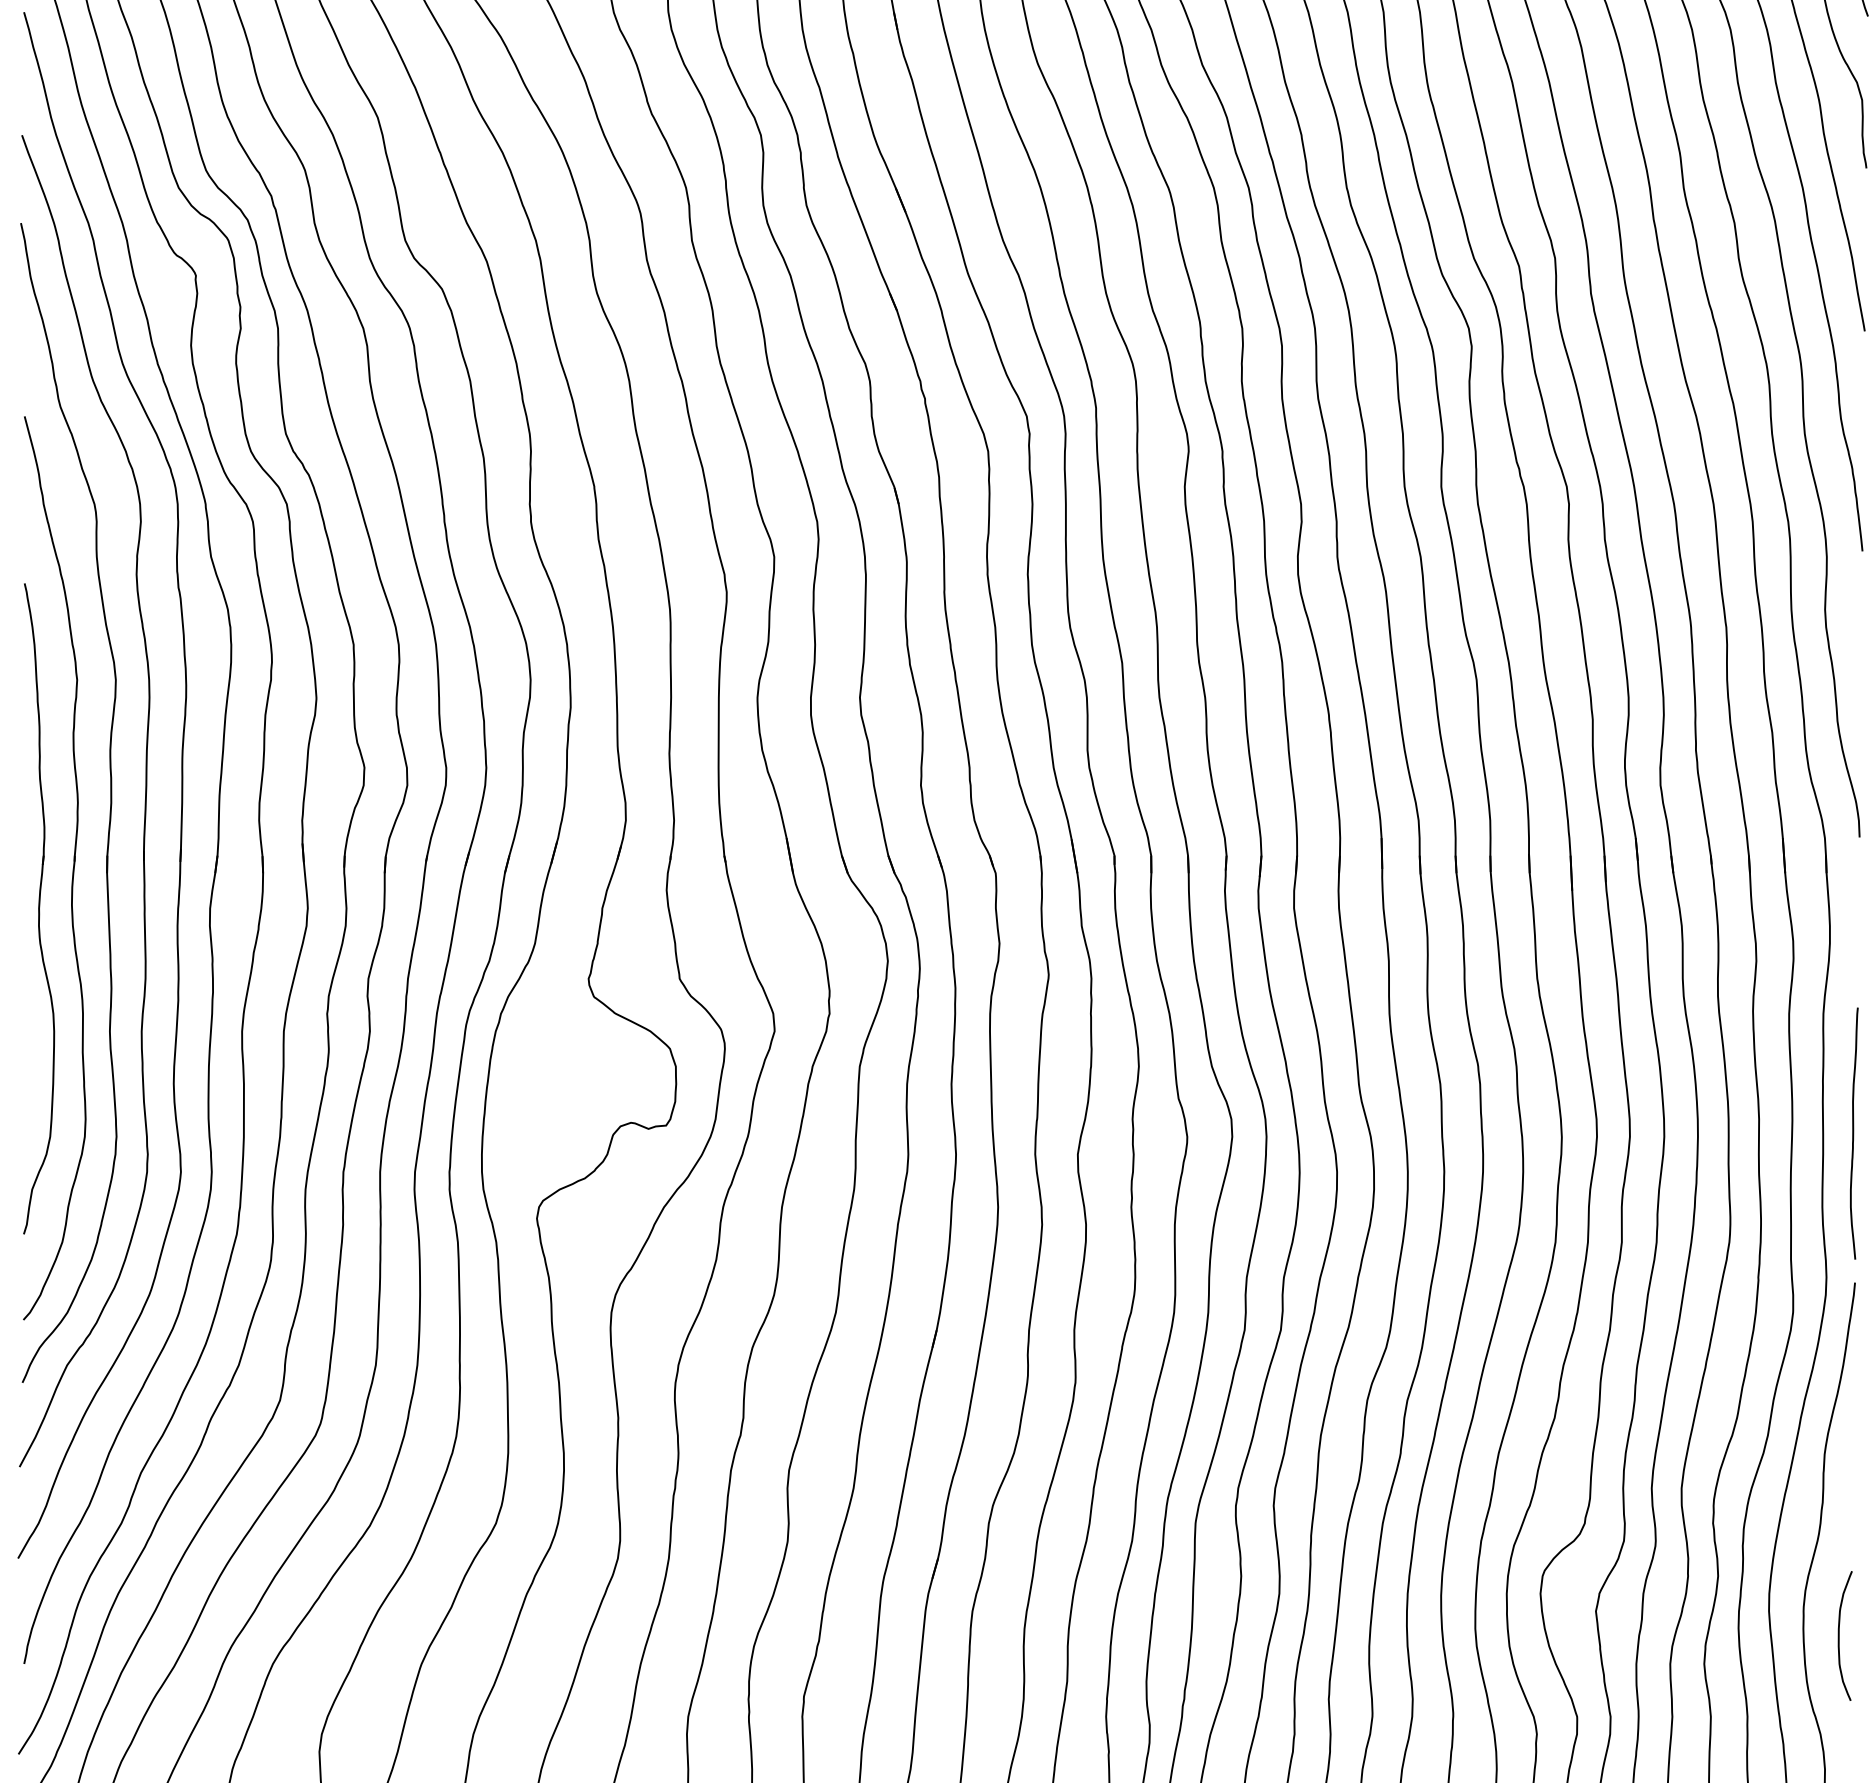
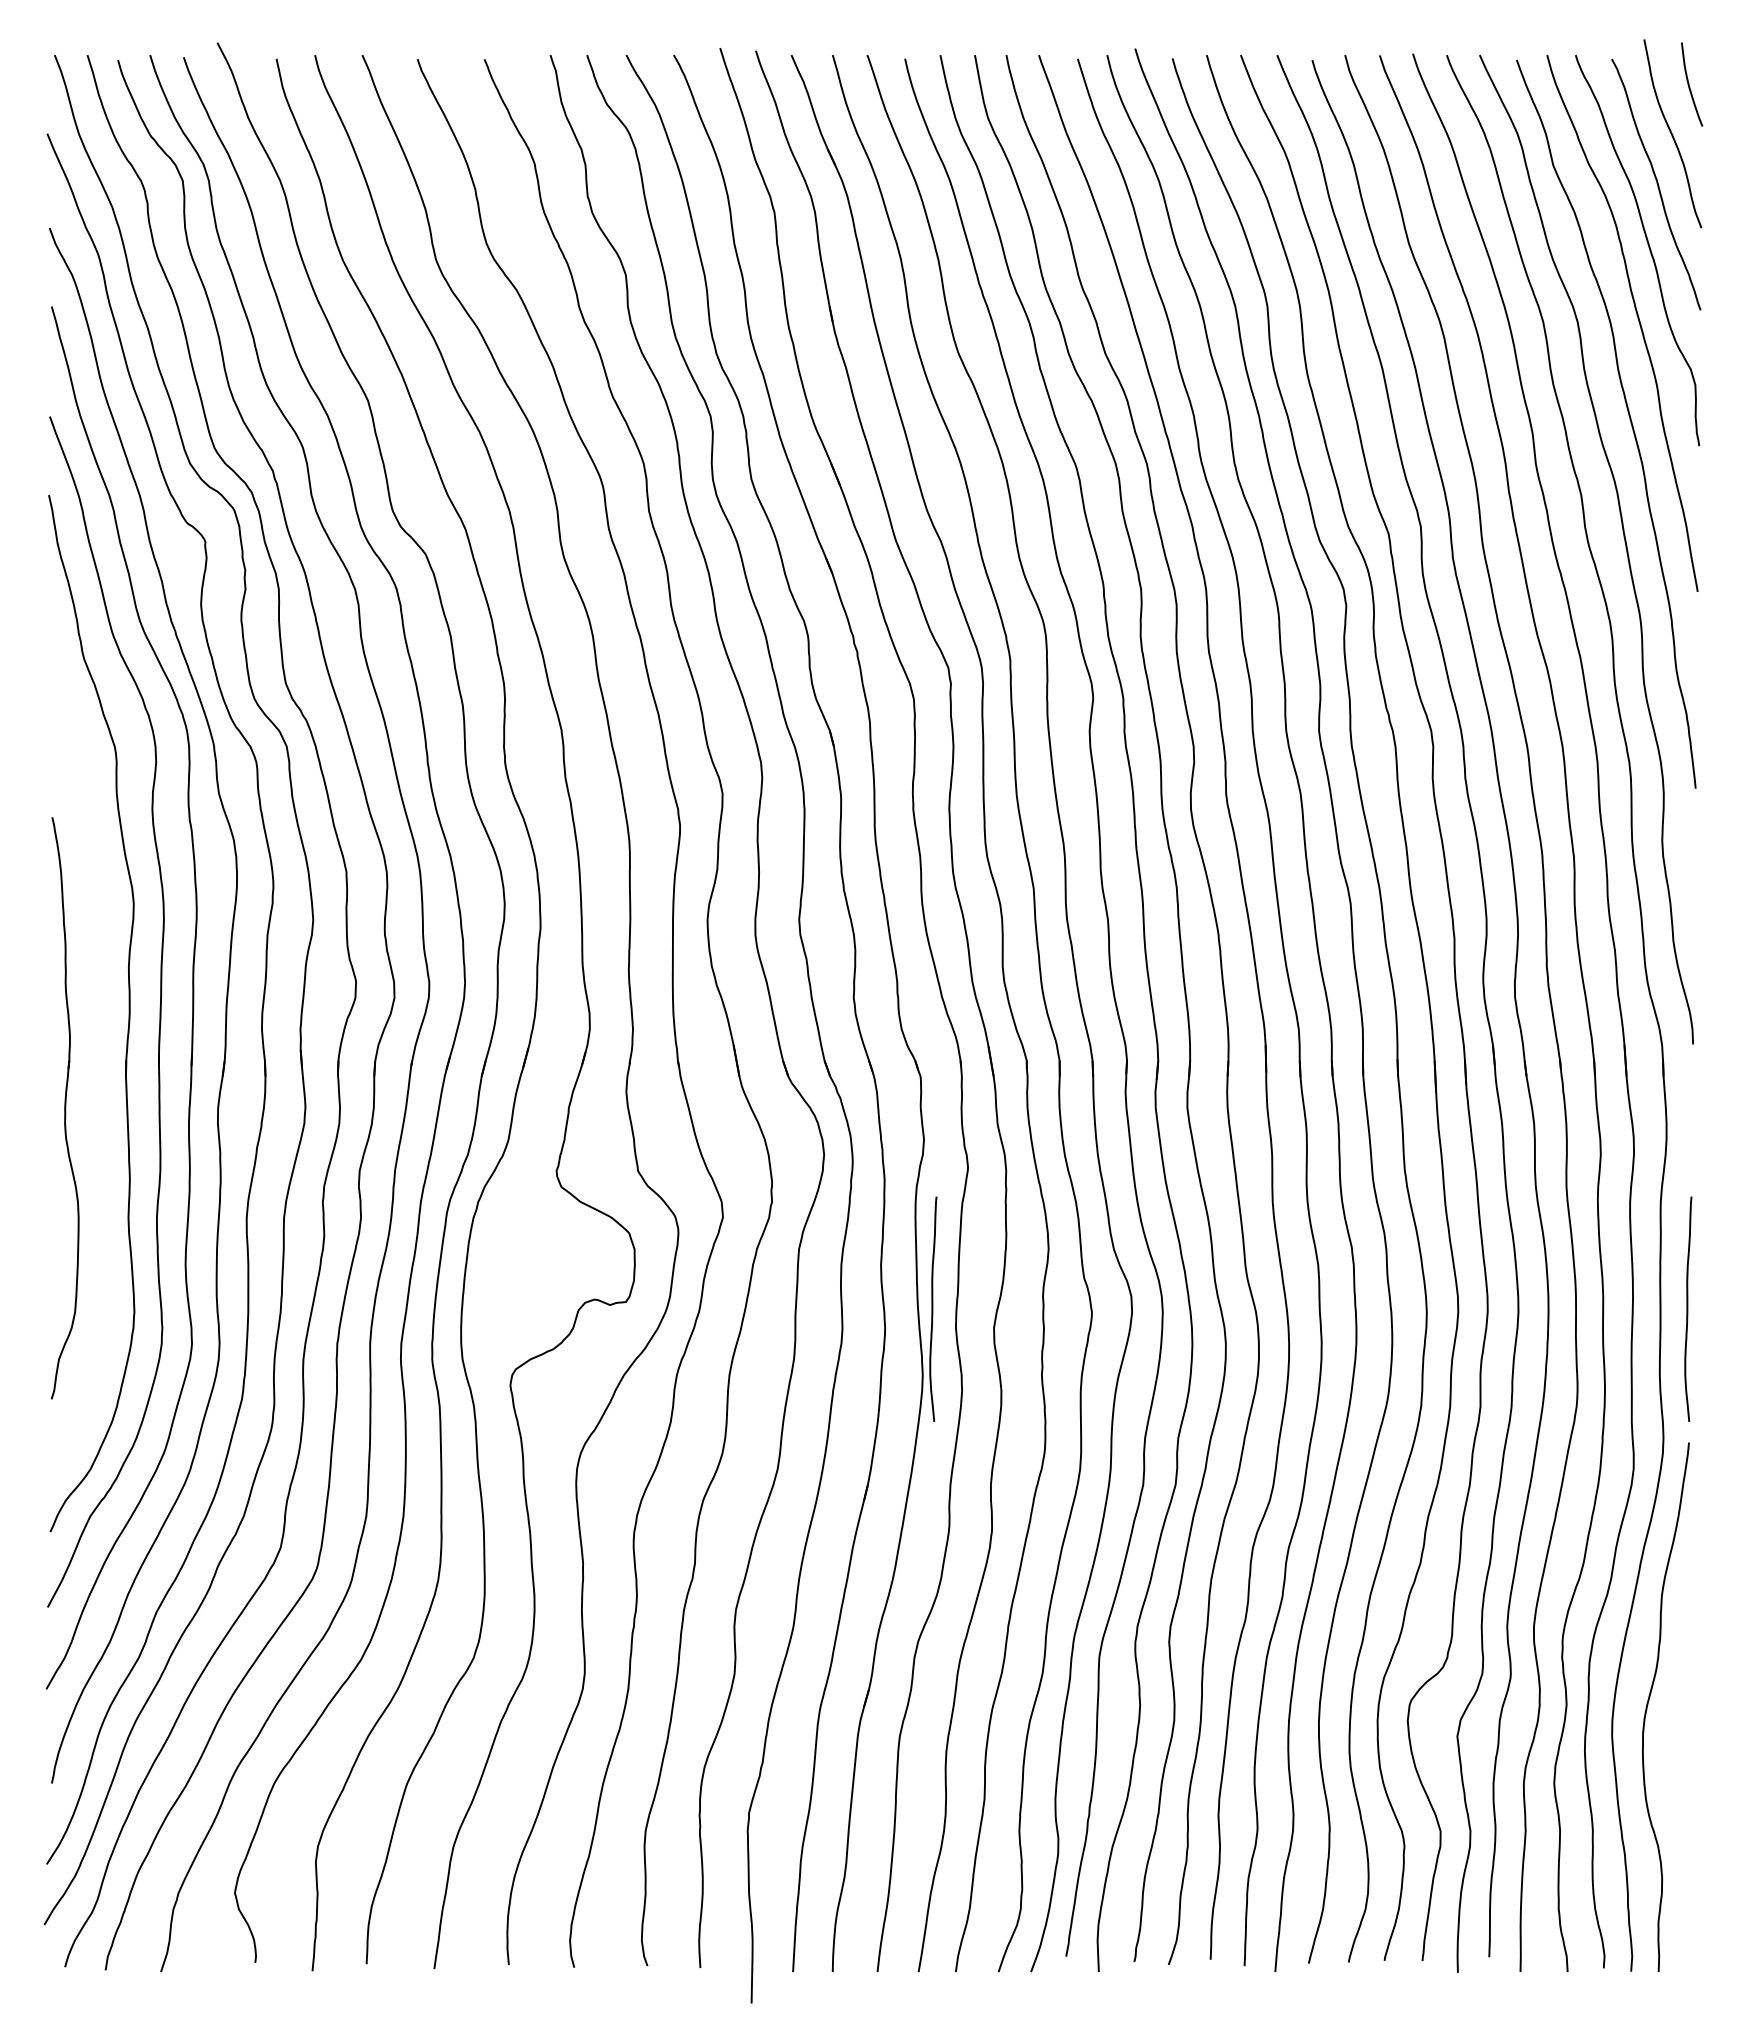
part: (71, 873) -> (94, 1076), removed
curve: (1010, 1132) -> (933, 1308), added
curve: (1839, 1635) -> (1675, 1758), removed

